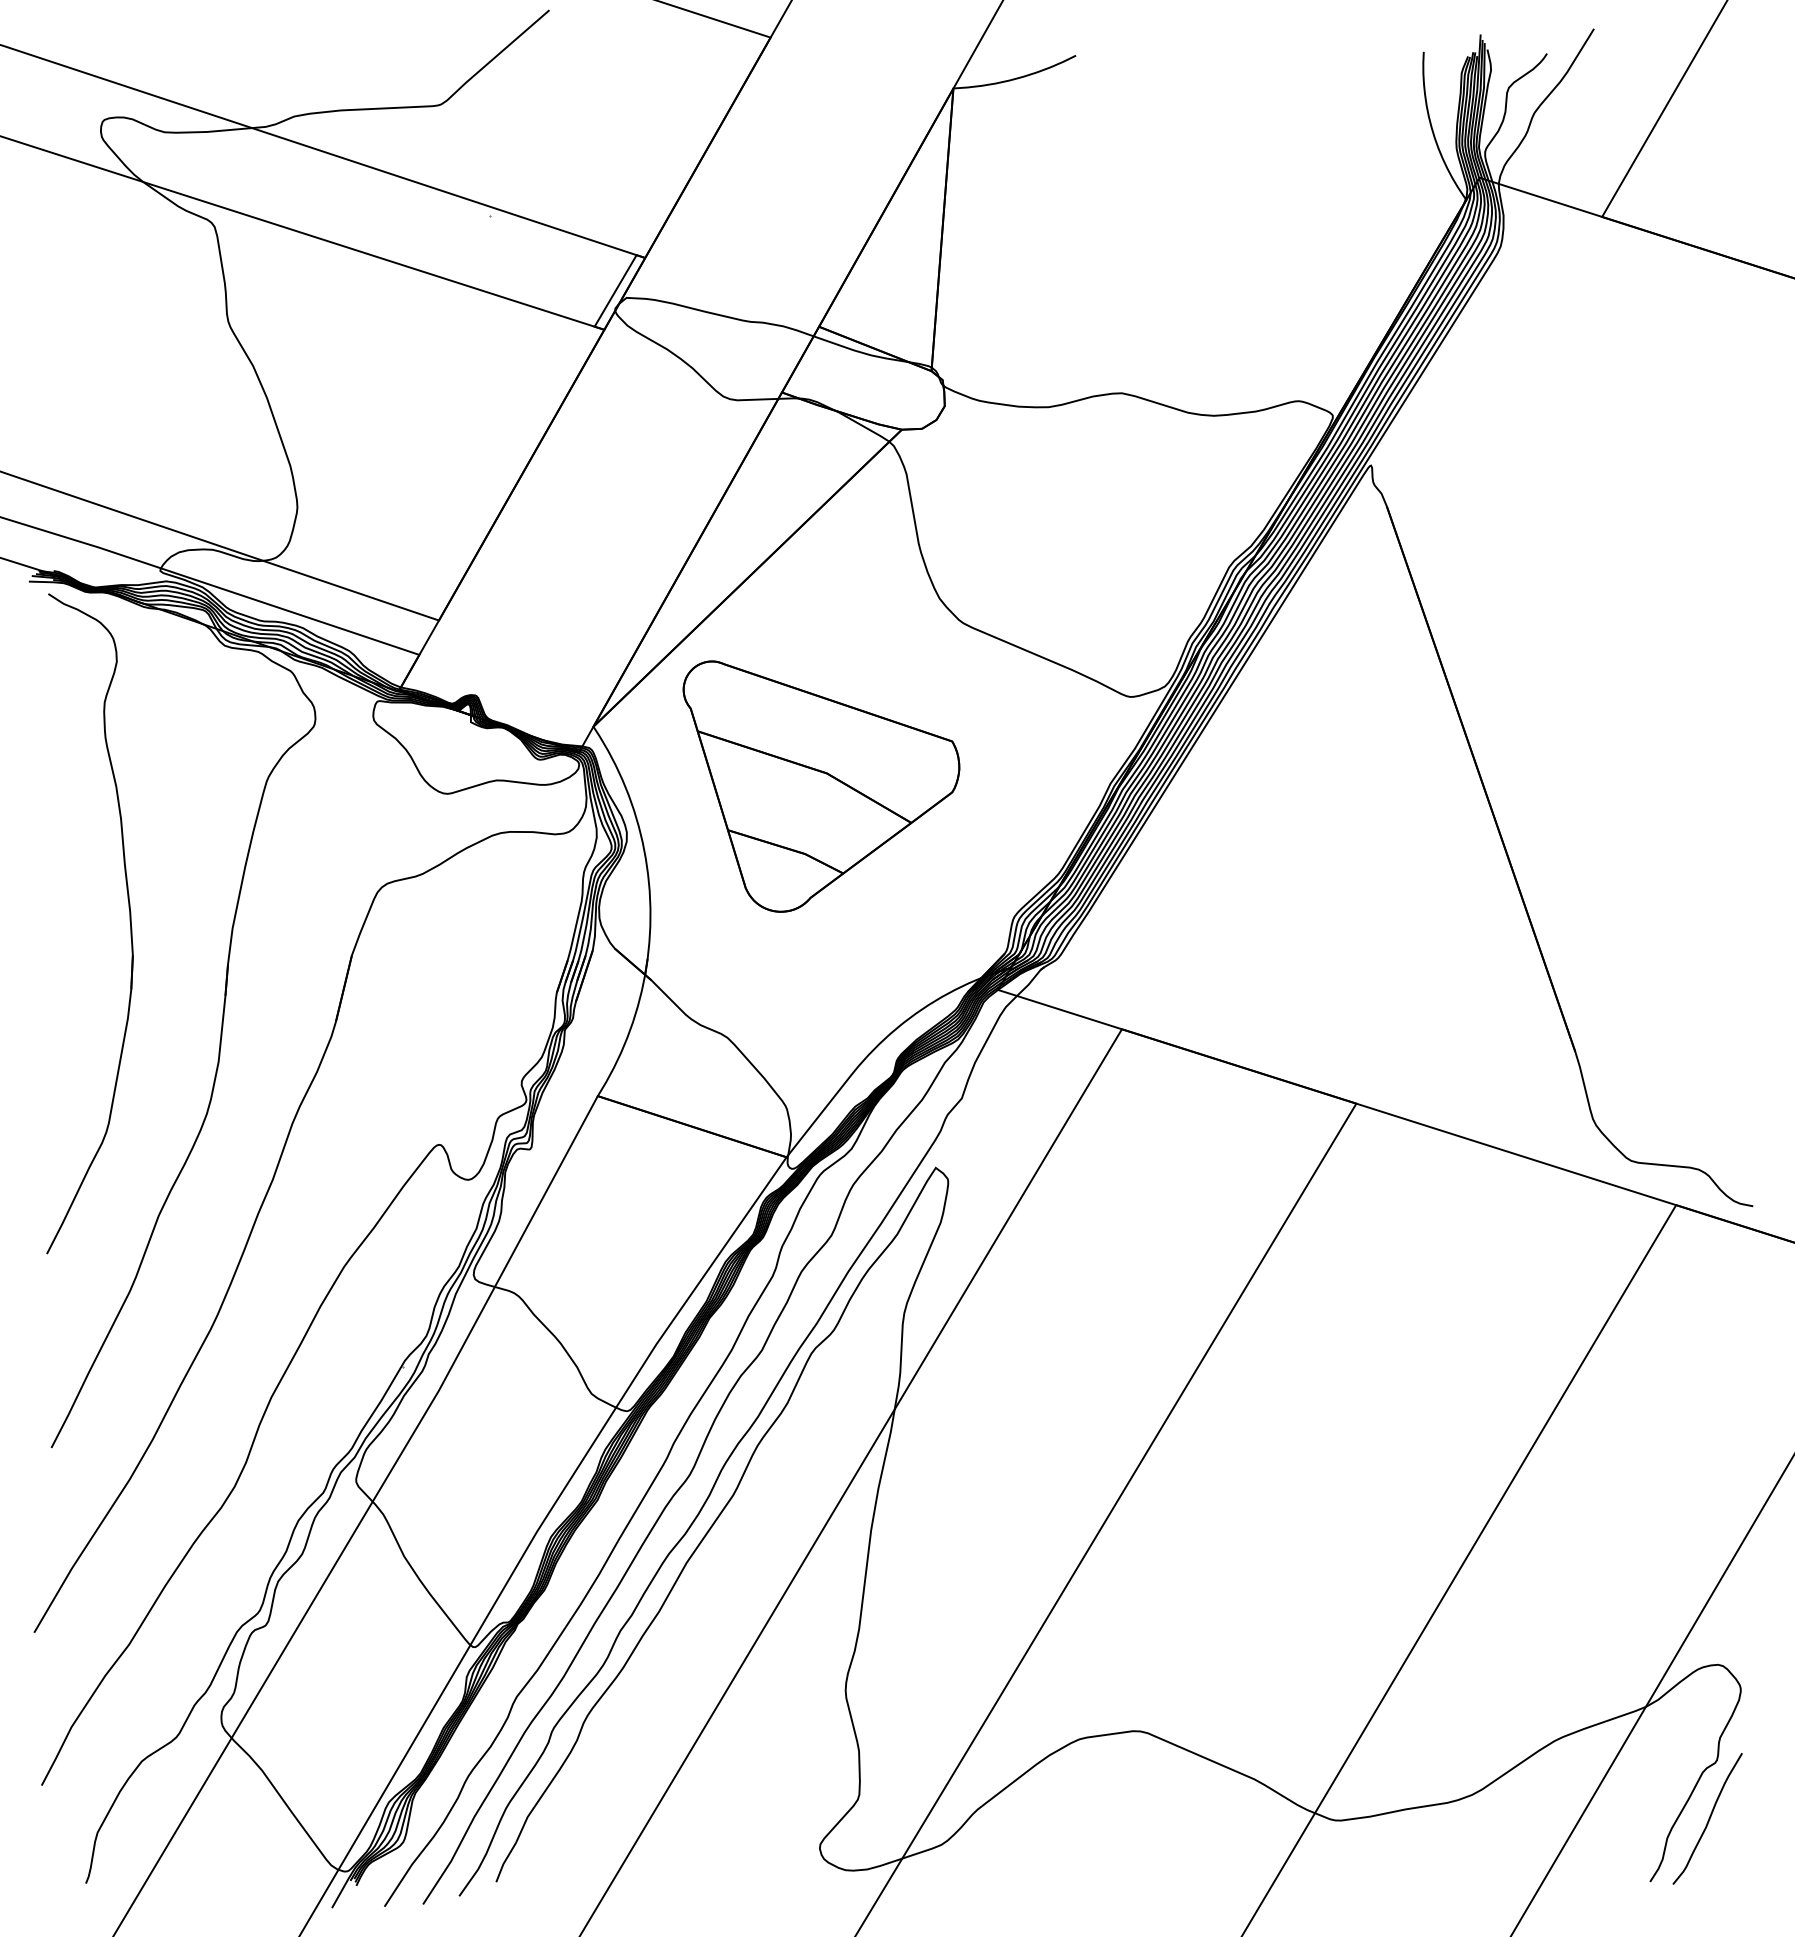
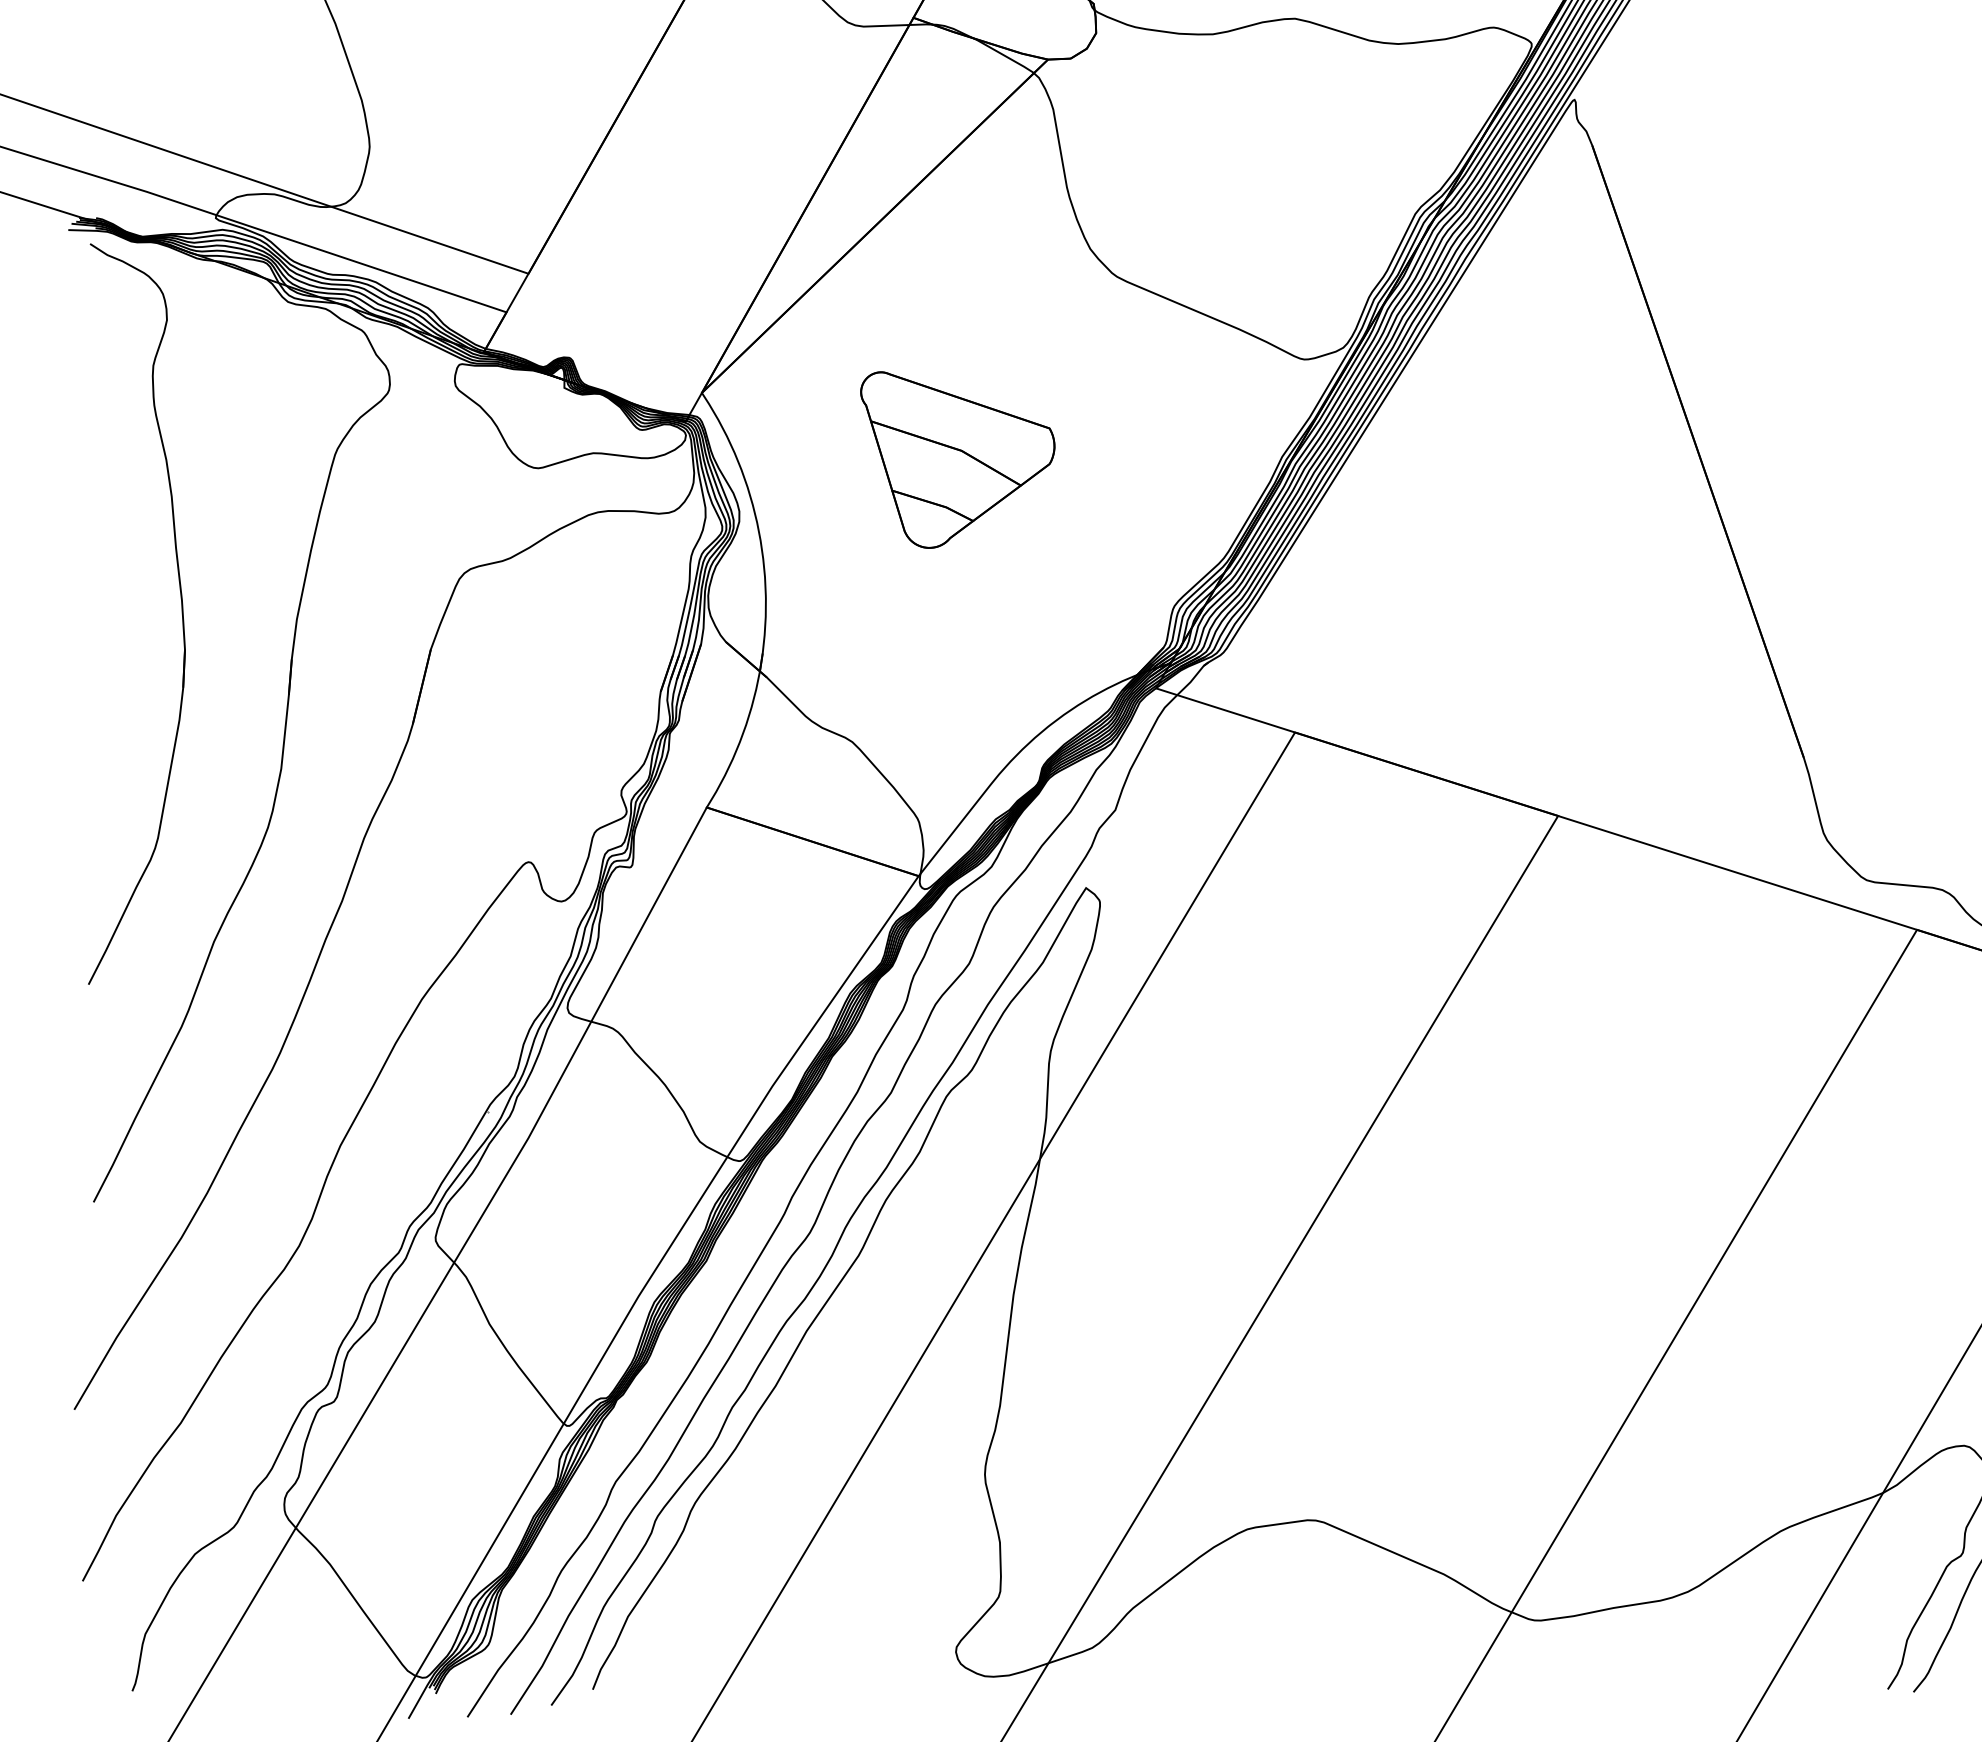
part: (821, 786) -> (957, 460), size x0.62

